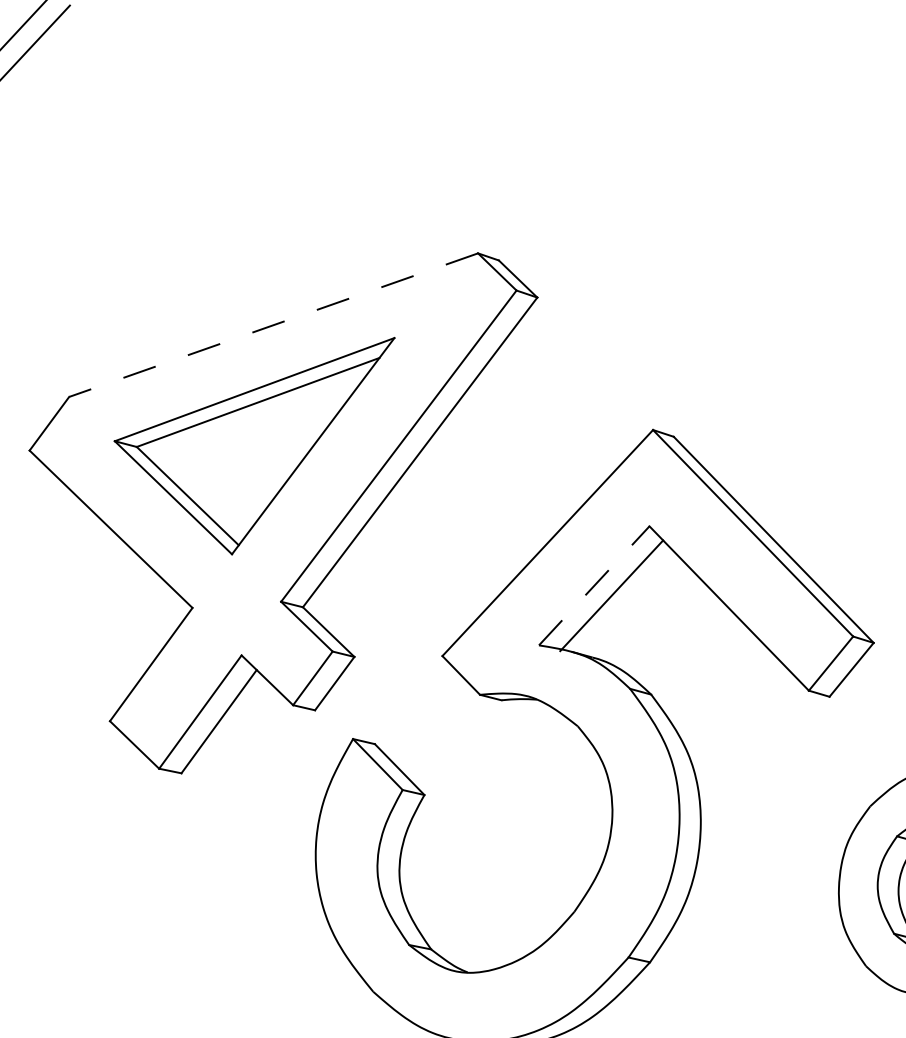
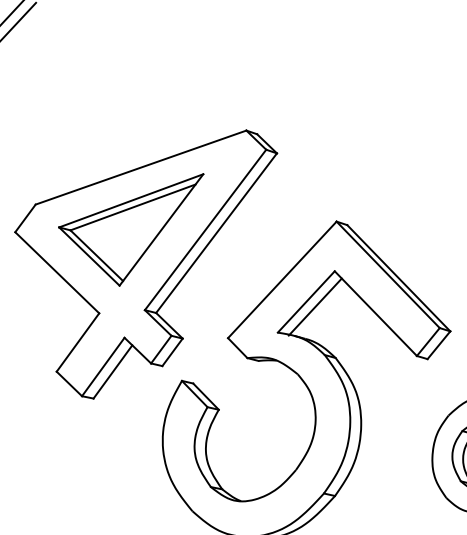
line: (274, 324) -> (141, 167), dashed -> solid
line: (594, 584) -> (306, 301), dashed -> solid

